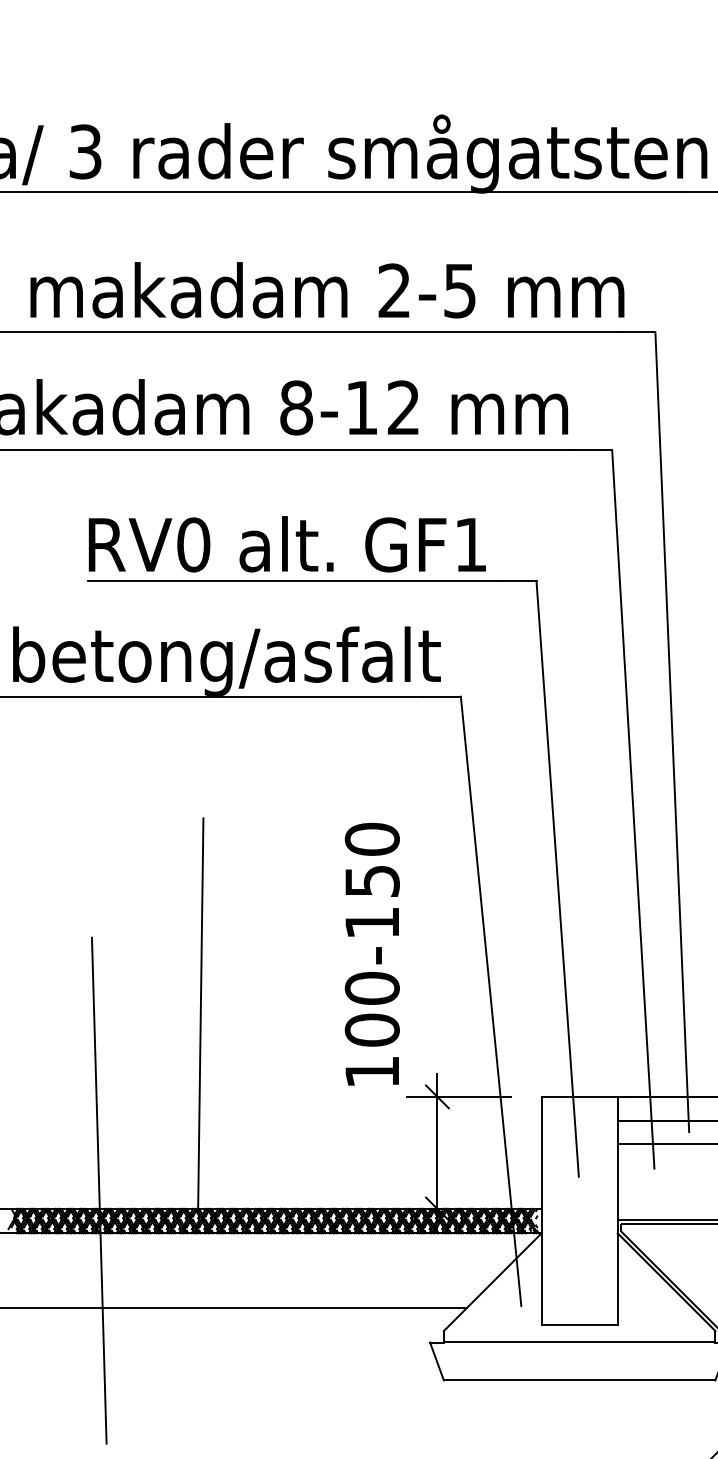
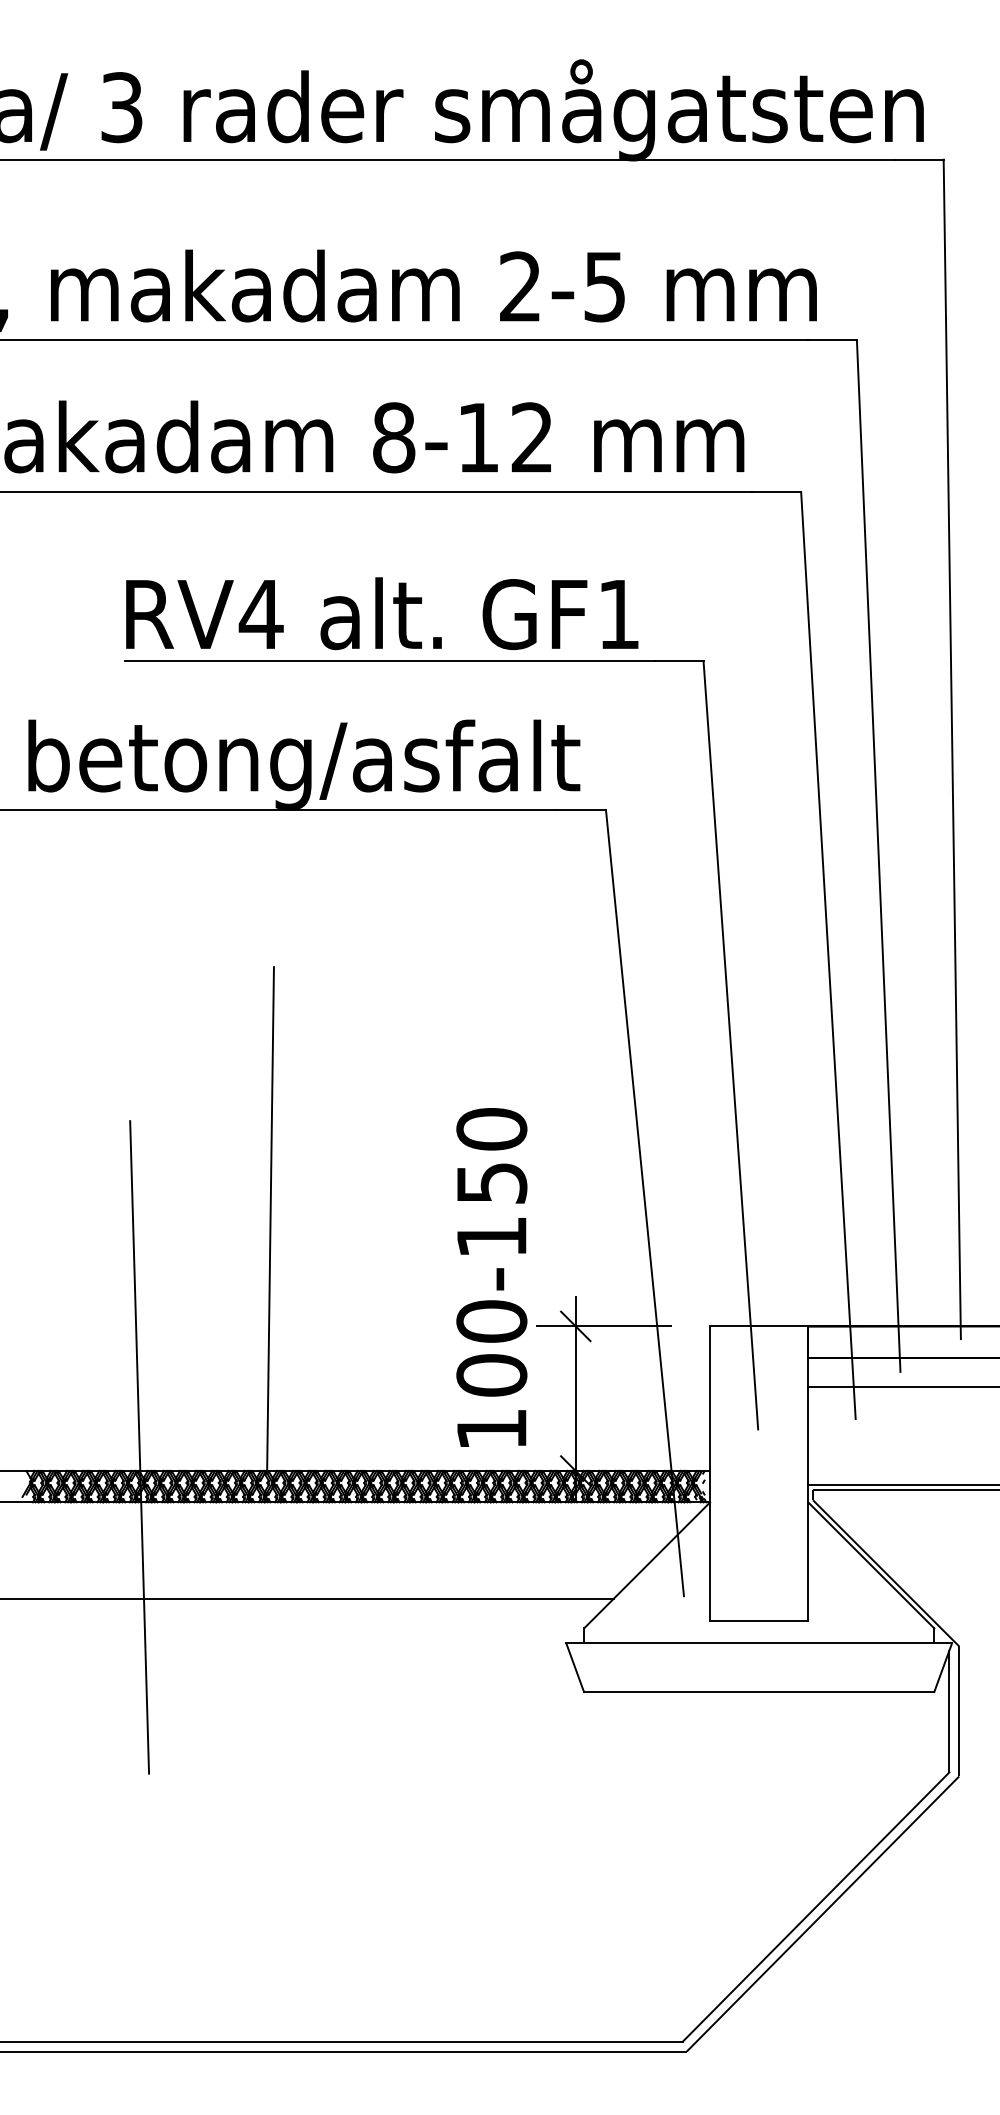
text: (193, 544) -> (260, 614), RV0 -> RV4
text: (372, 954) -> (491, 1277), moved

